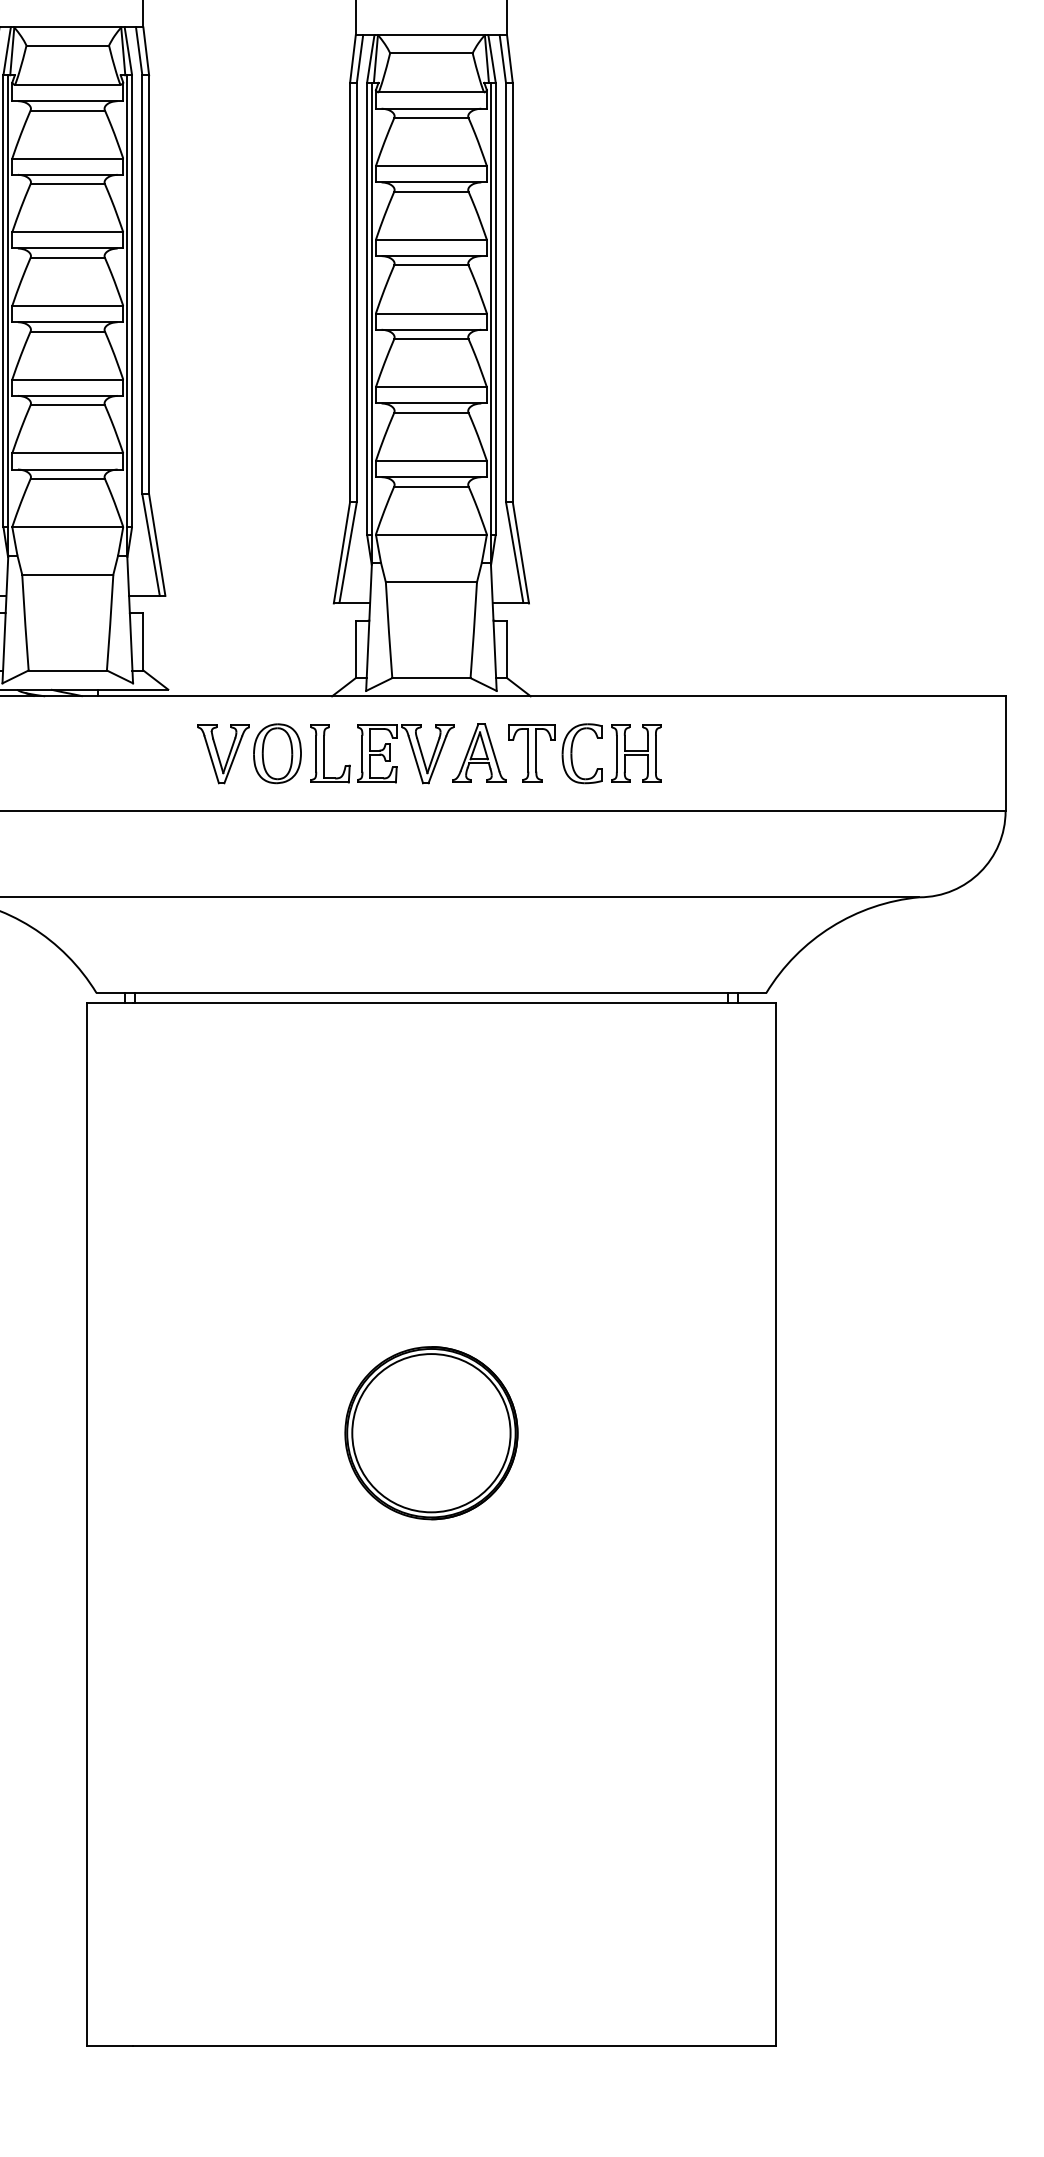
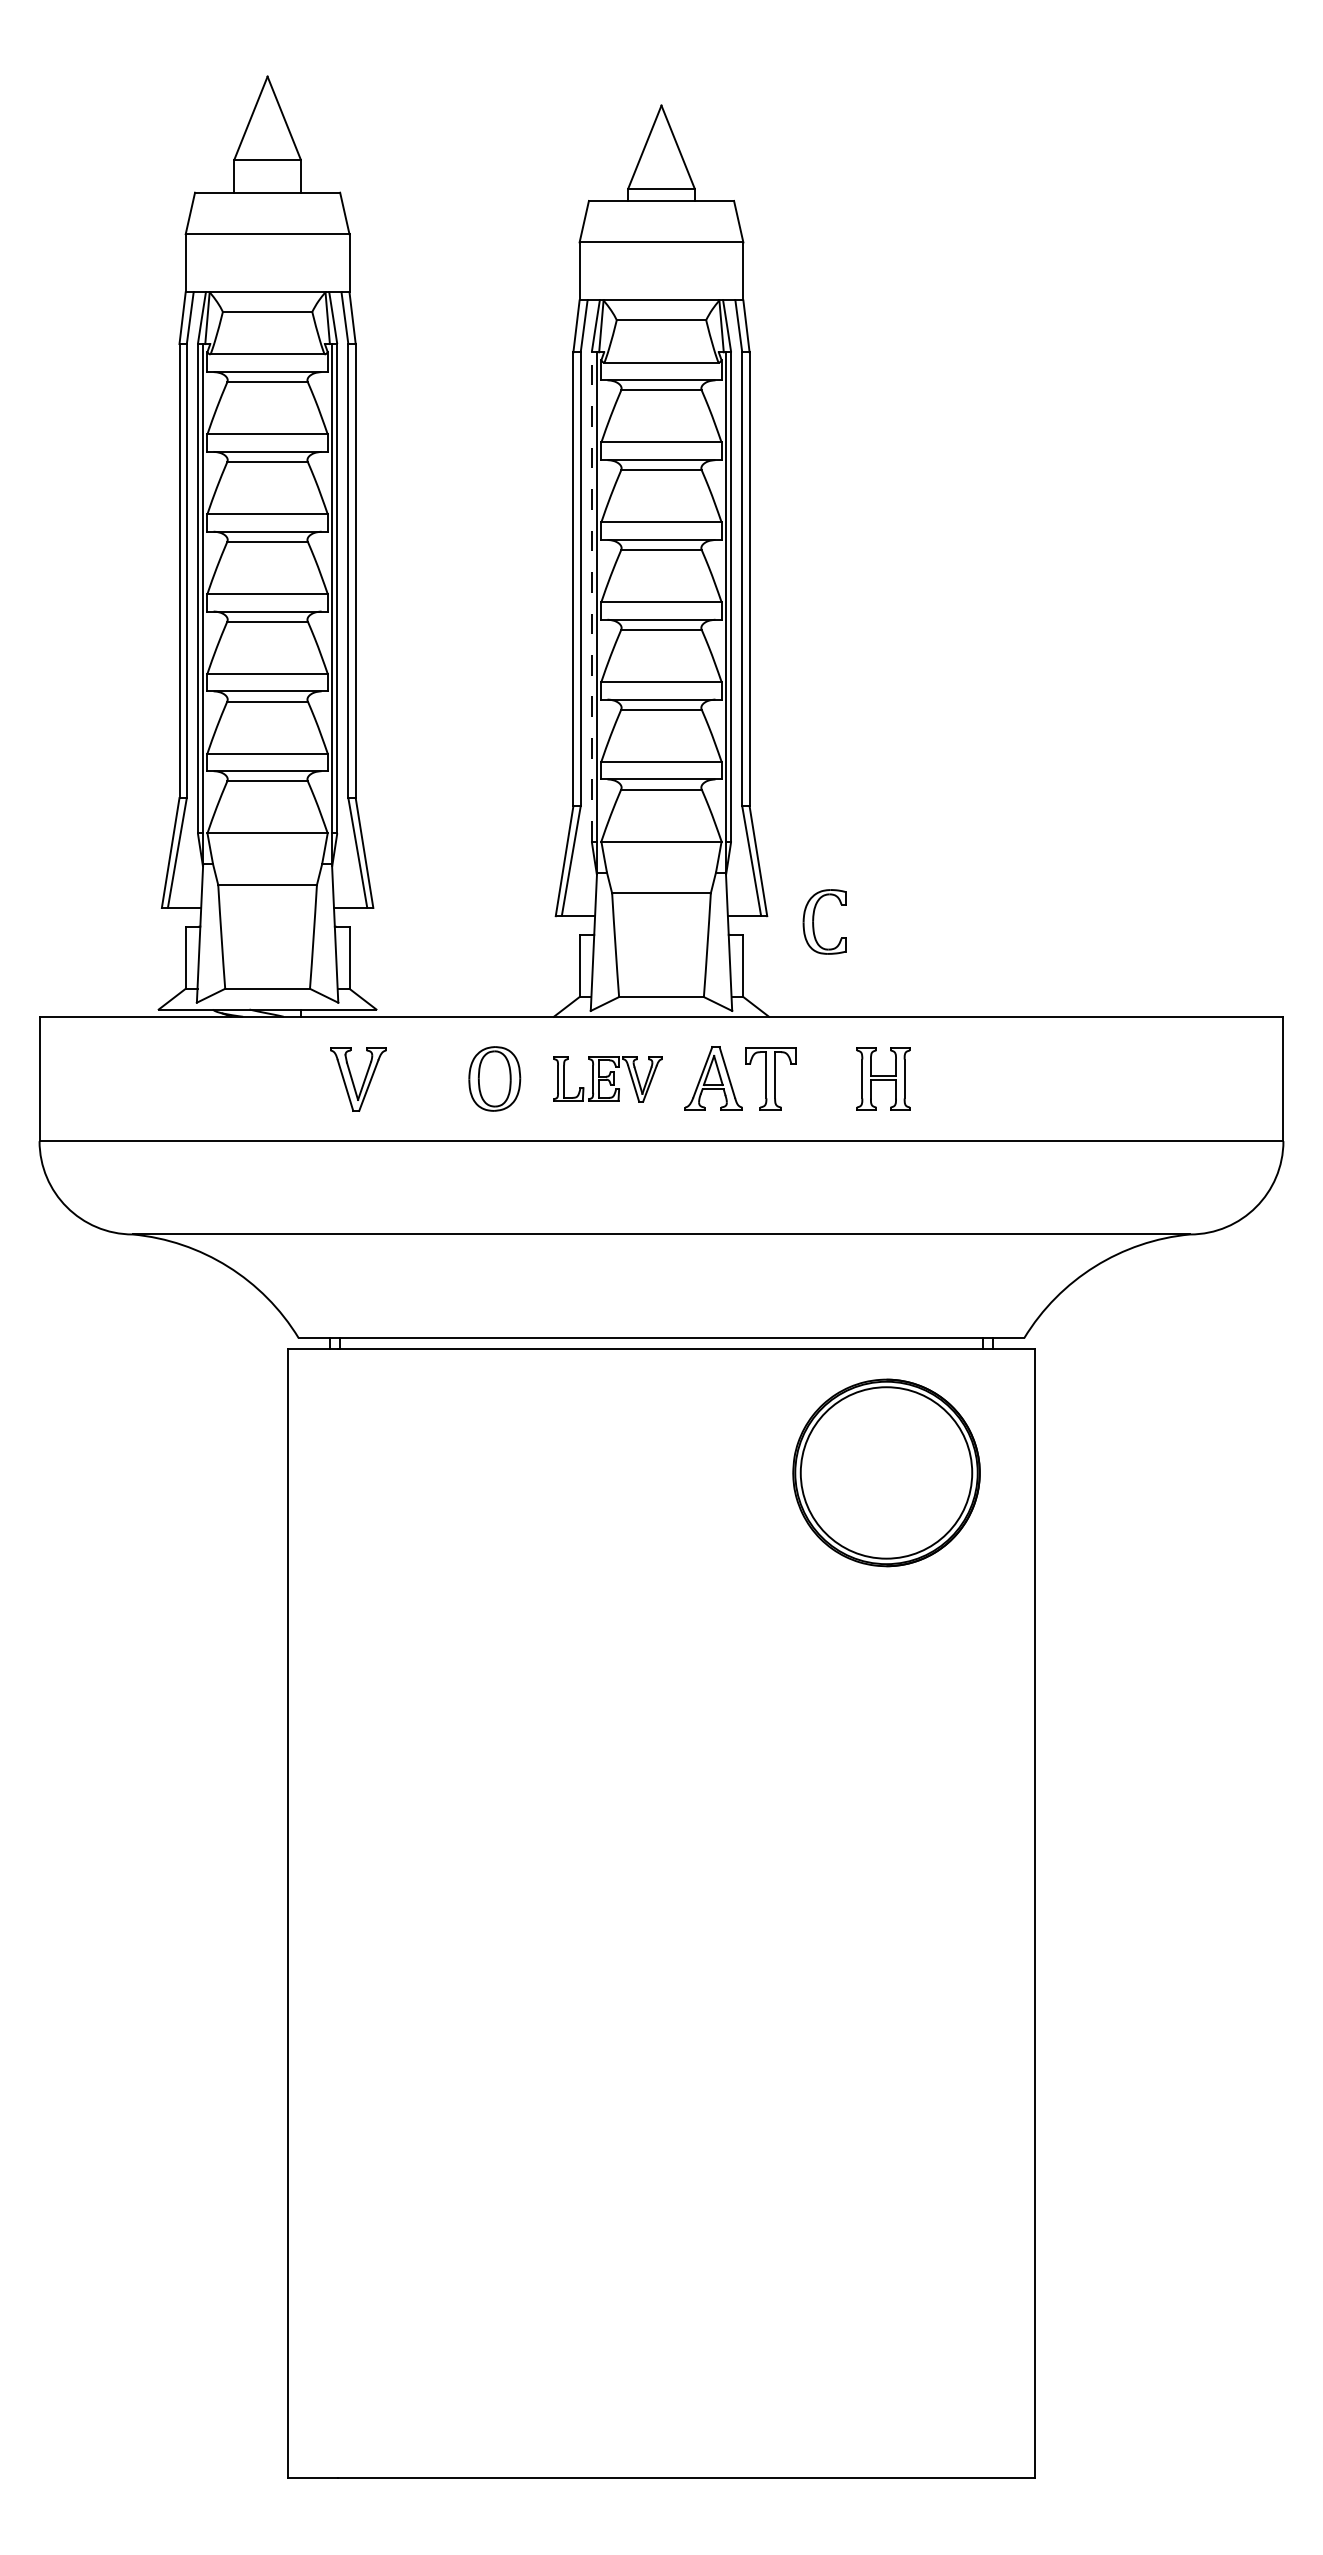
line: (366, 308) -> (591, 596), solid -> dashed
part: (572, 751) -> (814, 919), moved
part: (223, 754) -> (358, 1079), moved
part: (381, 754) -> (607, 1079), size x0.7
part: (431, 1432) -> (886, 1472), moved

